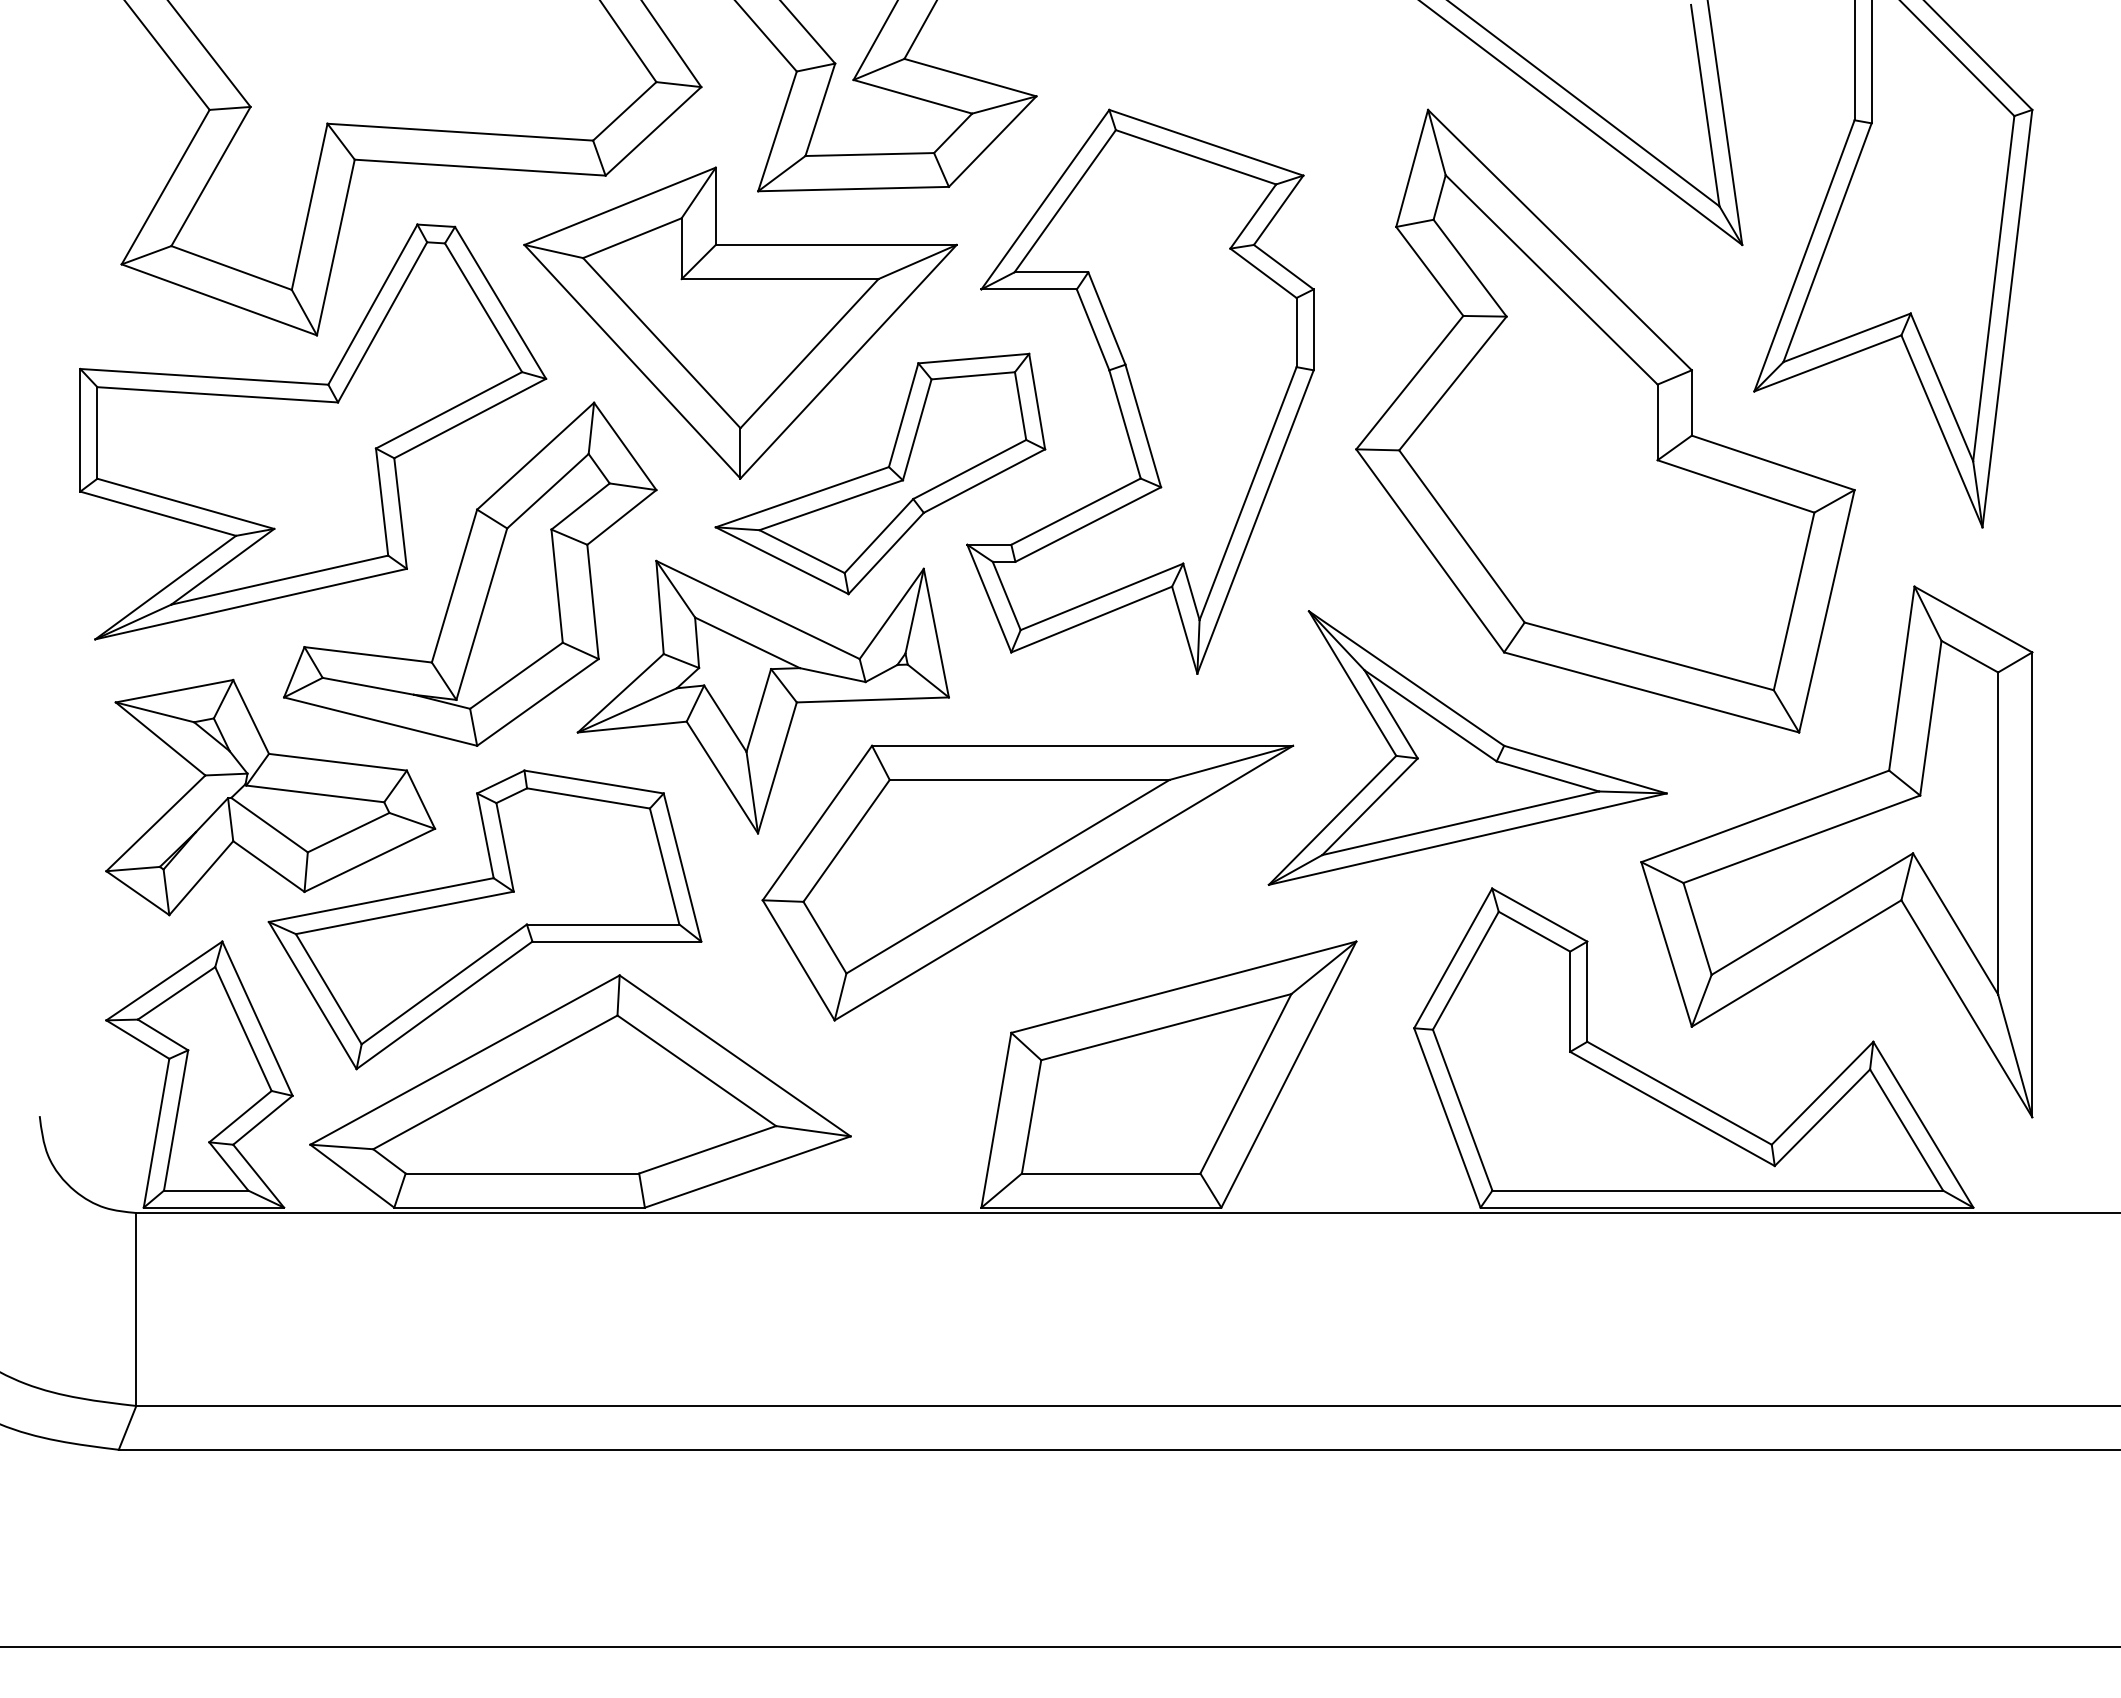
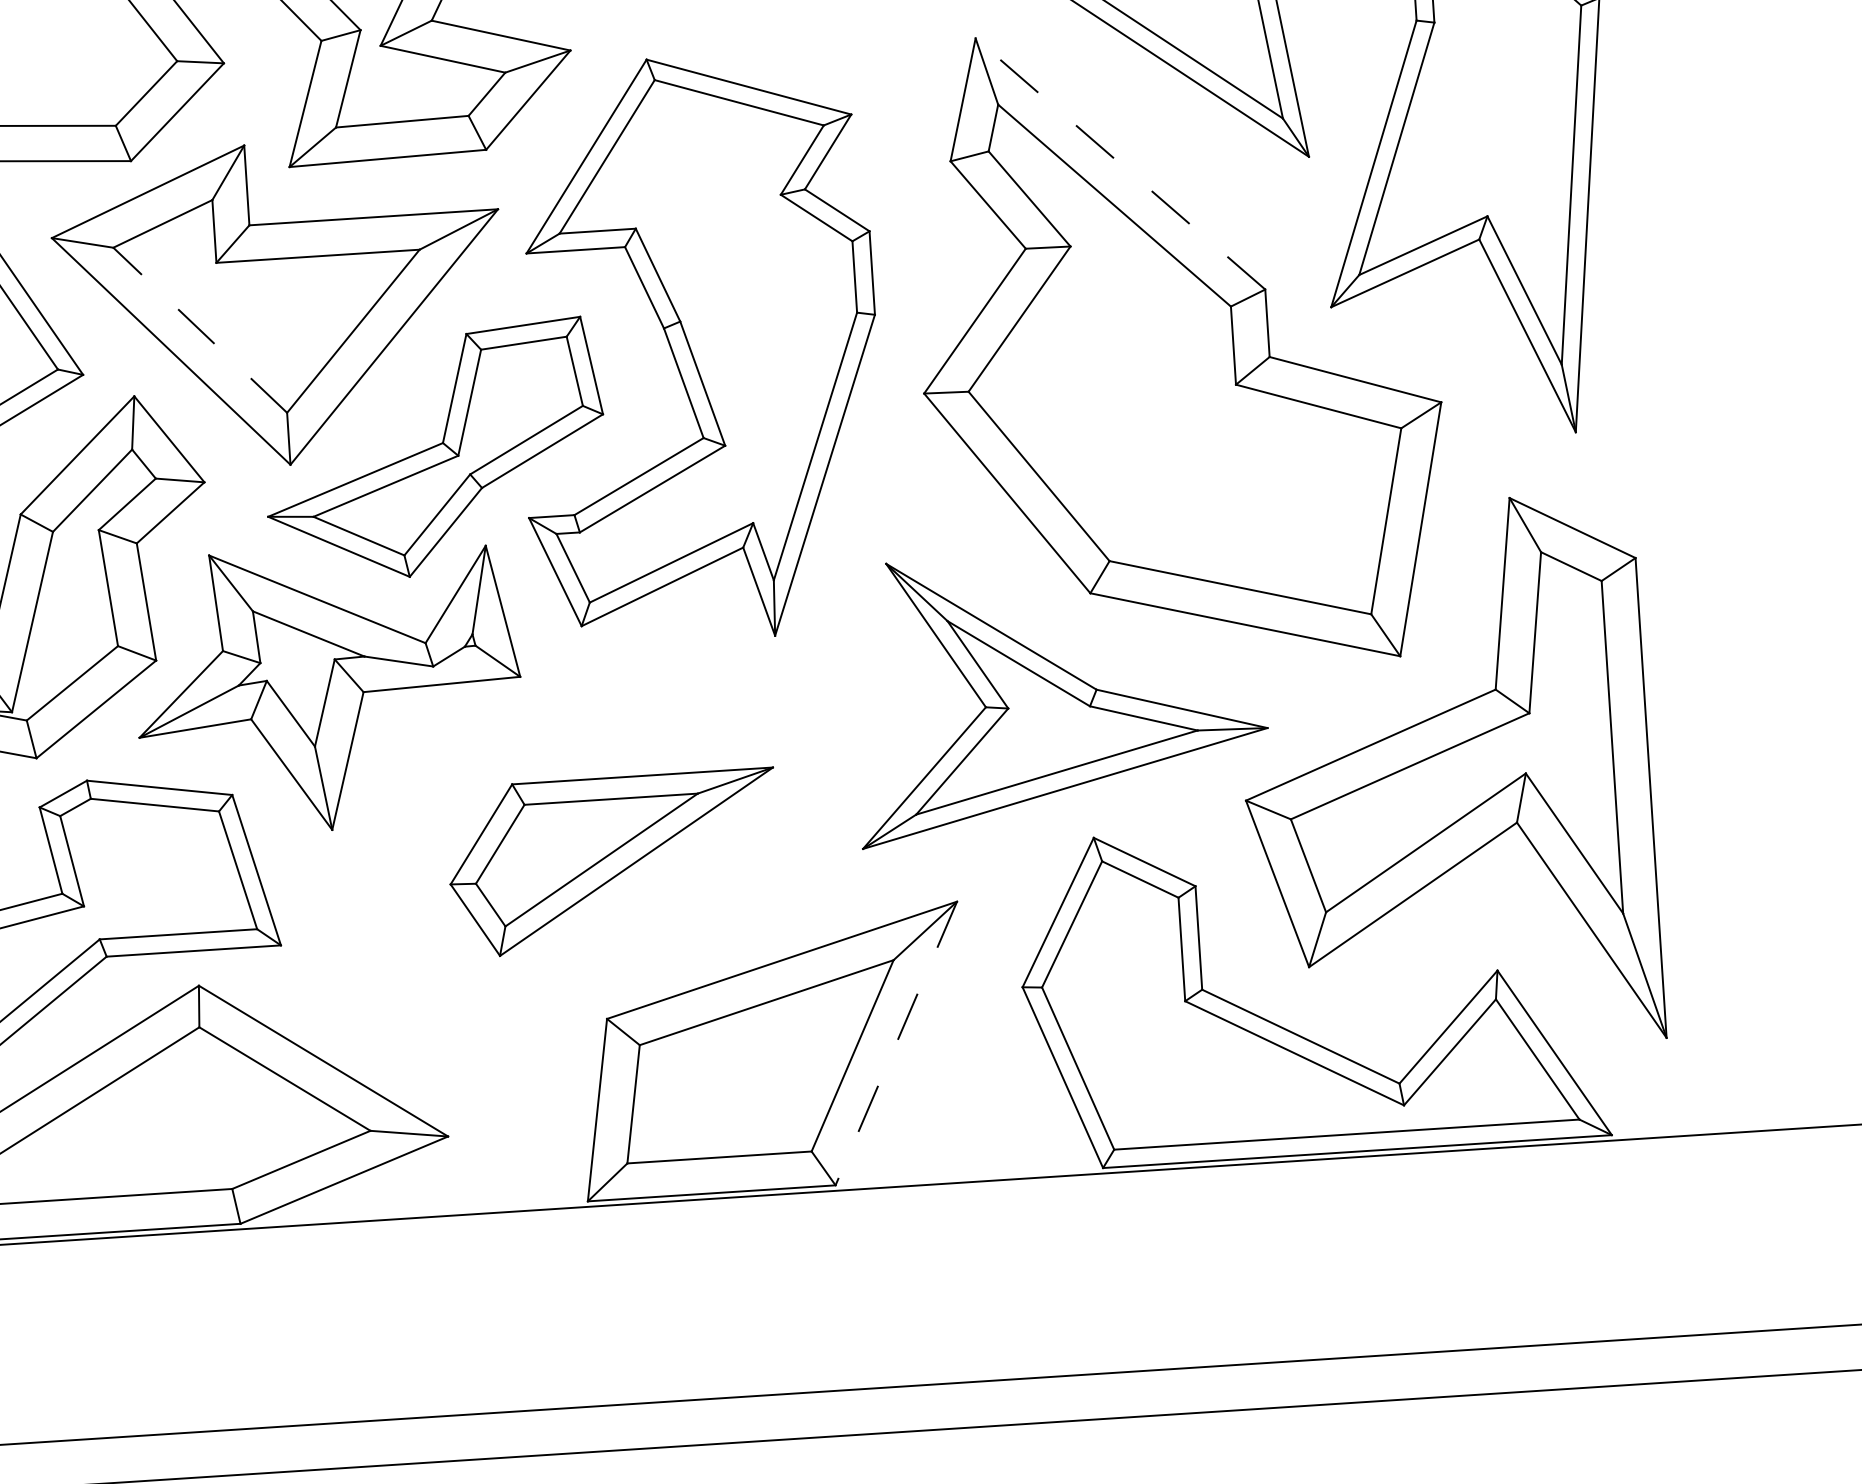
line: (1559, 239) -> (1119, 163), solid -> dashed
line: (661, 343) -> (199, 330), solid -> dashed
part: (1027, 882) -> (613, 862), size x0.6
line: (1288, 1075) -> (896, 1044), solid -> dashed

